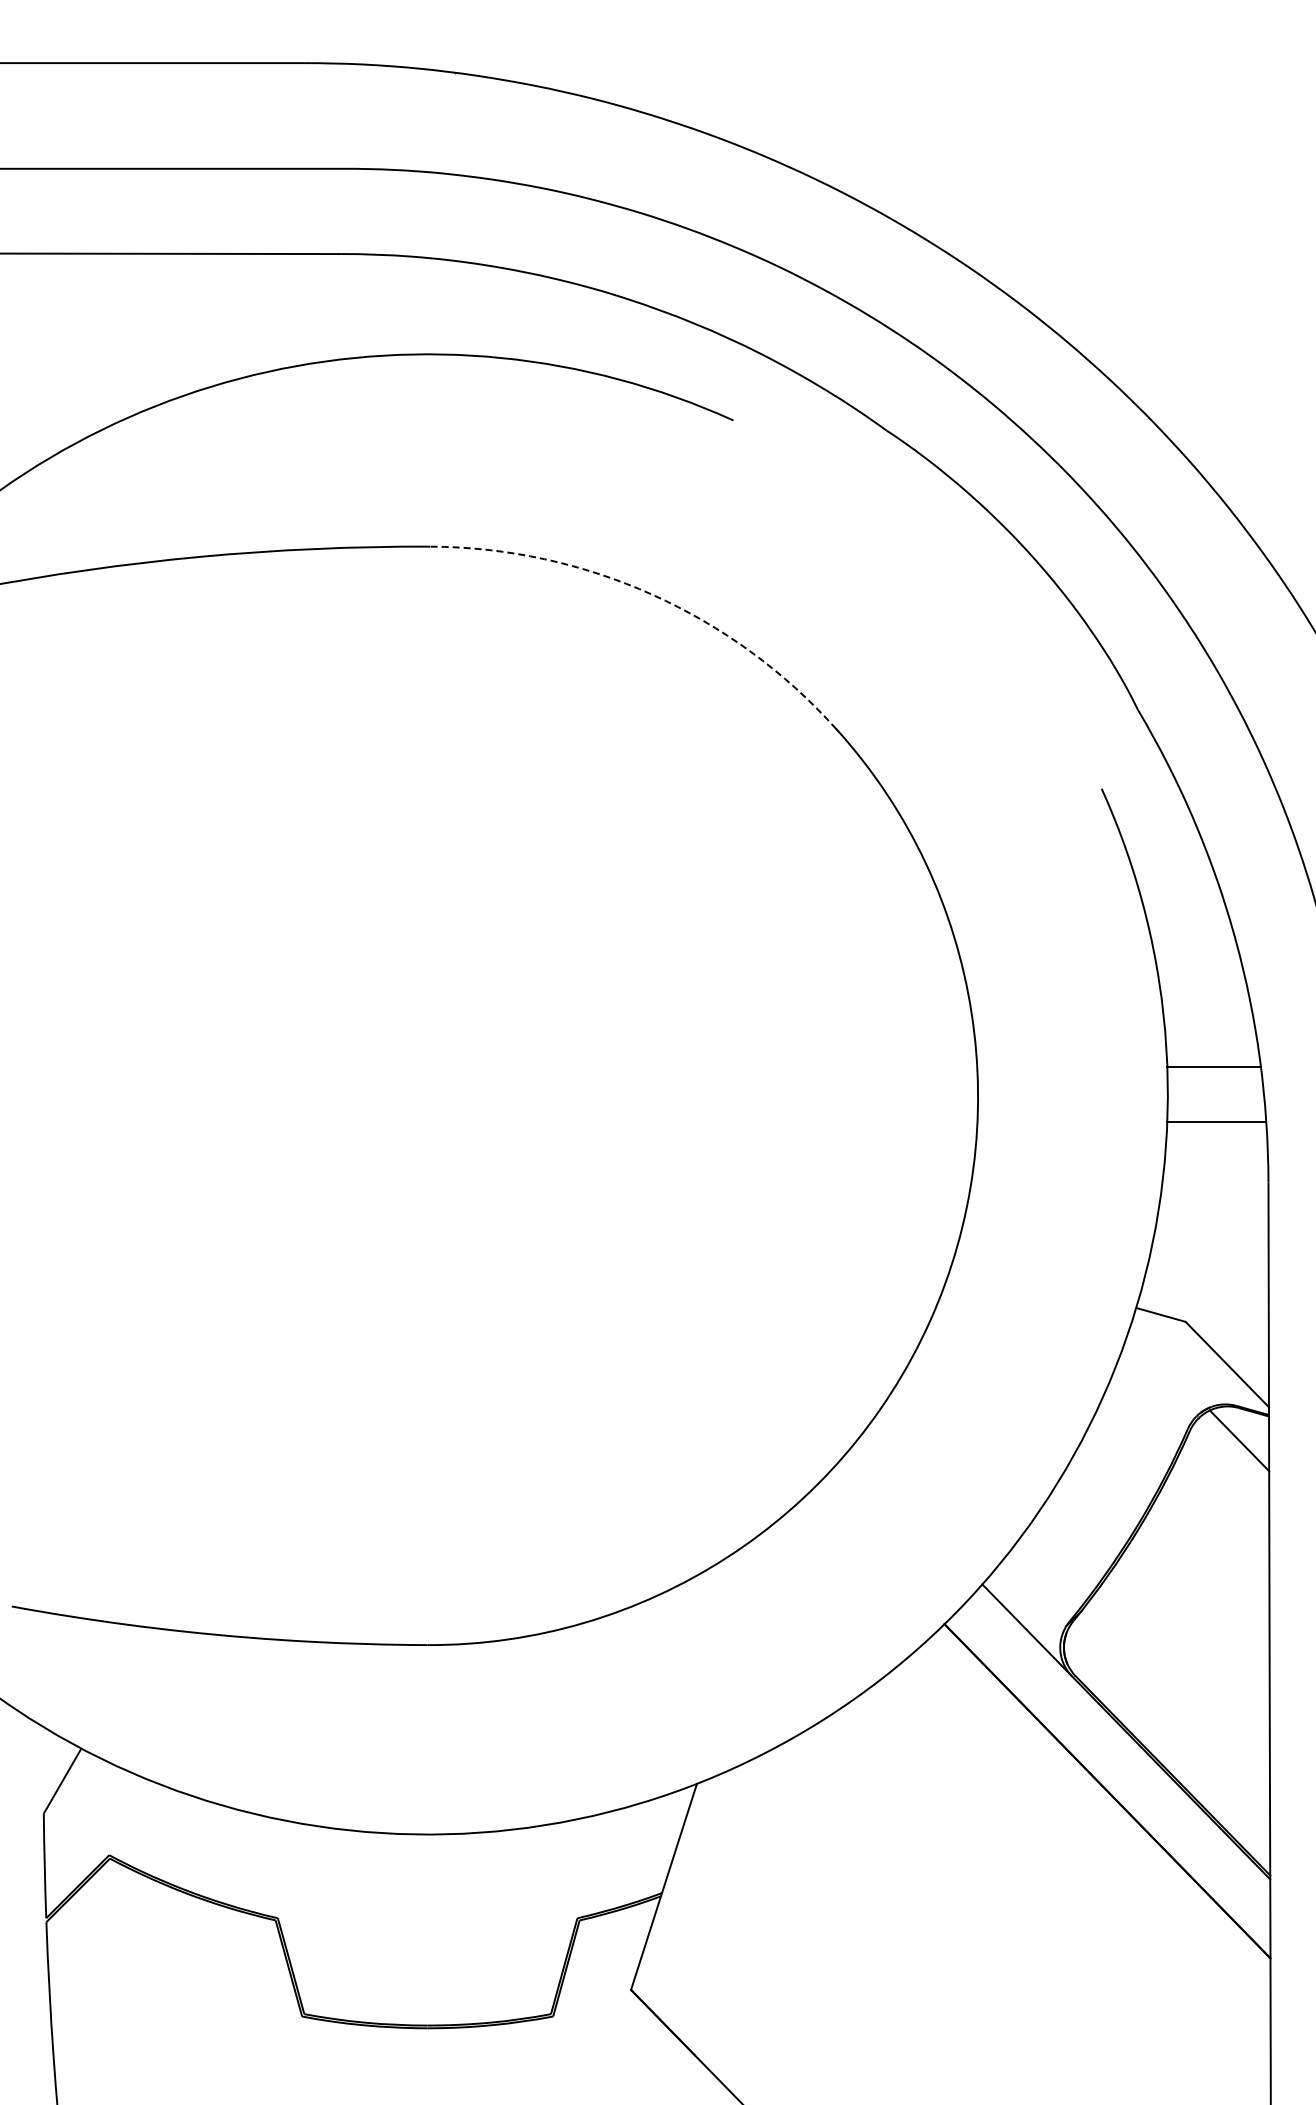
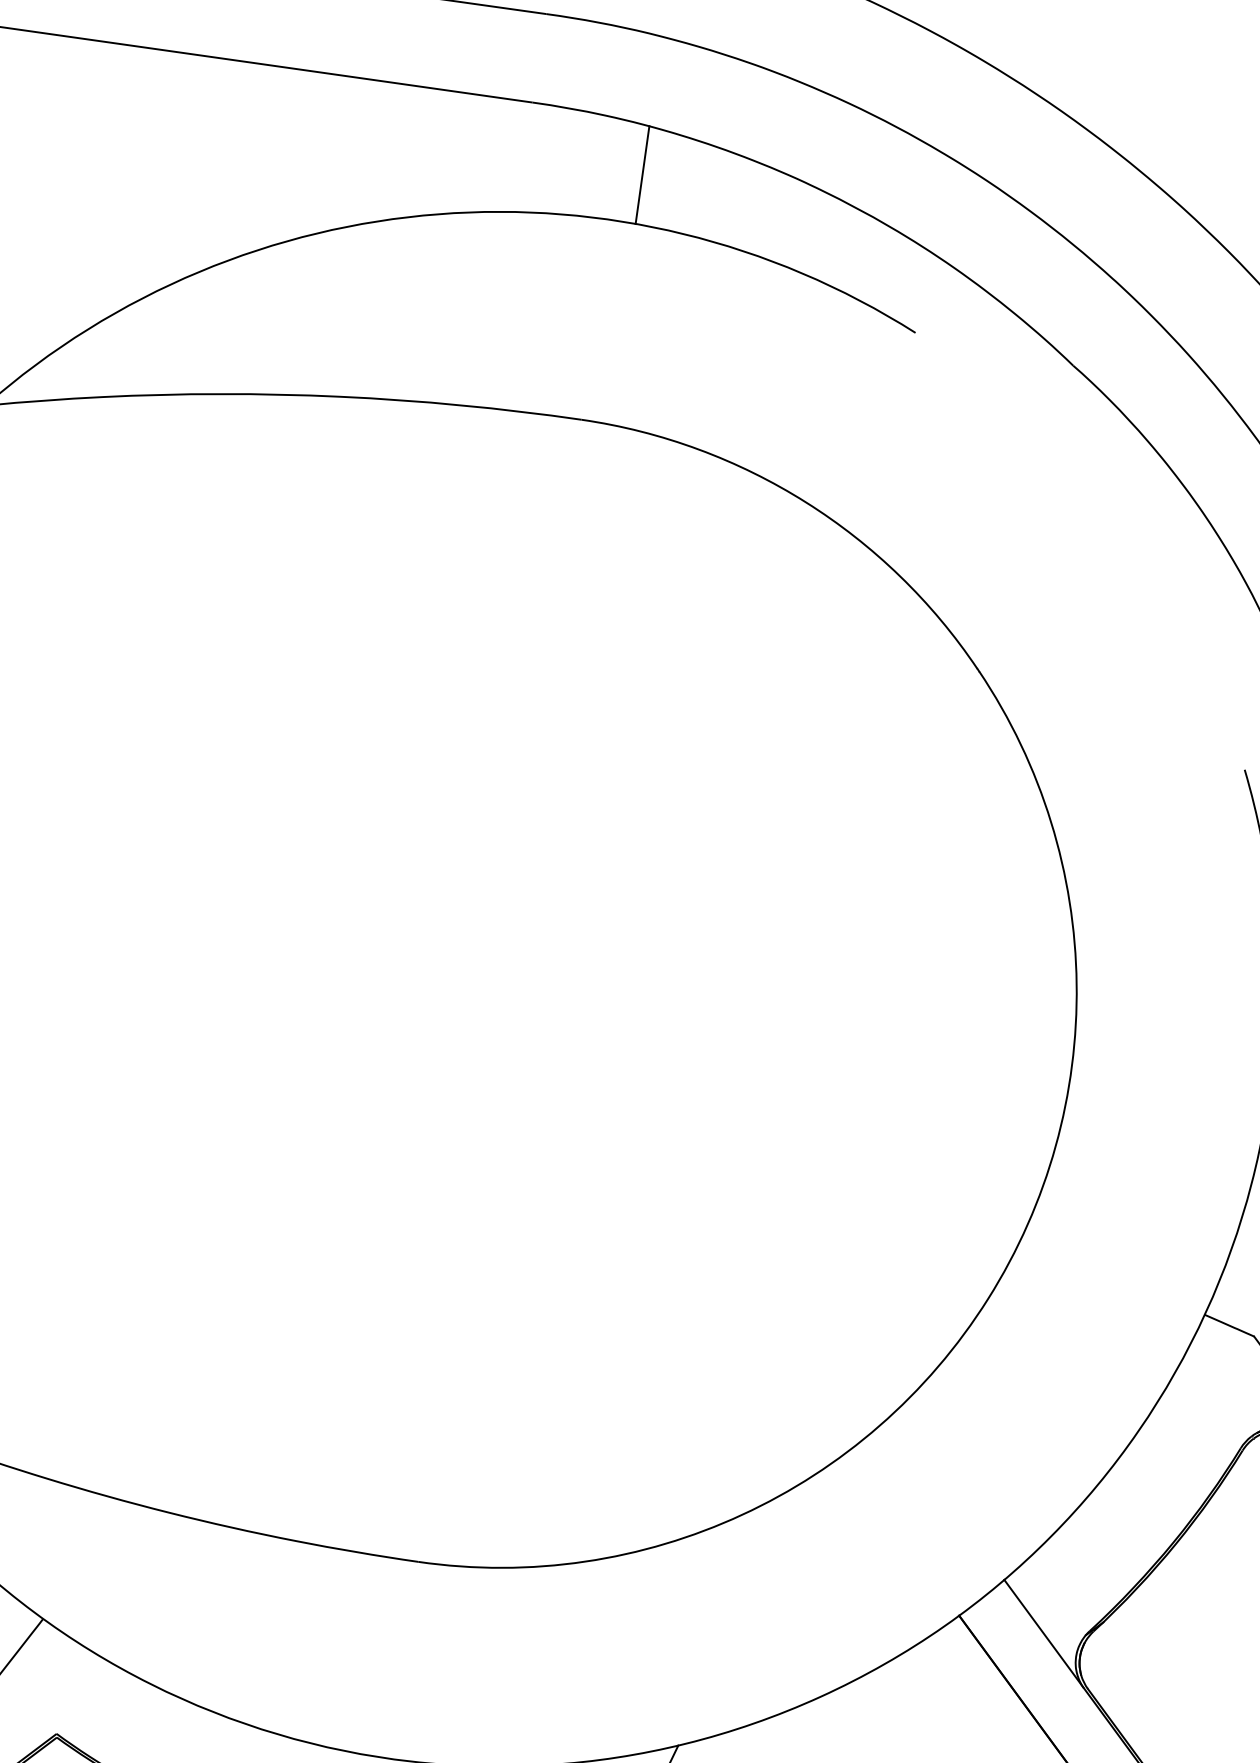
line: (455, 307) -> (643, 174), added
arc: (652, 594) -> (805, 502), dashed -> solid

